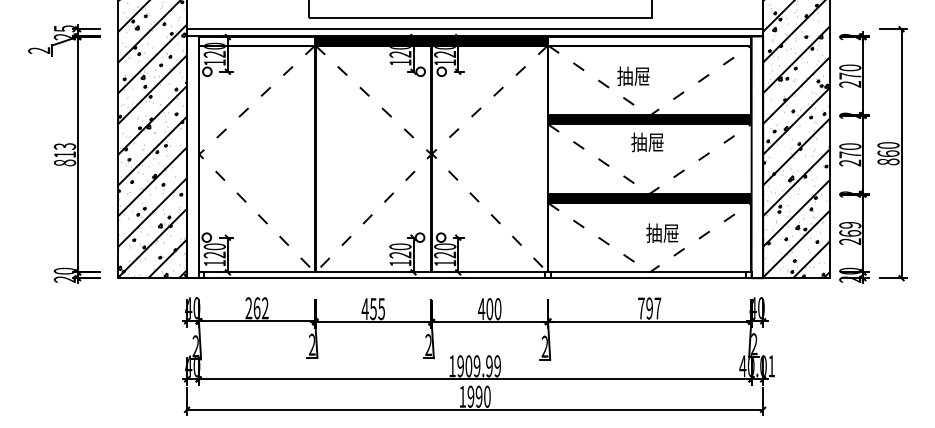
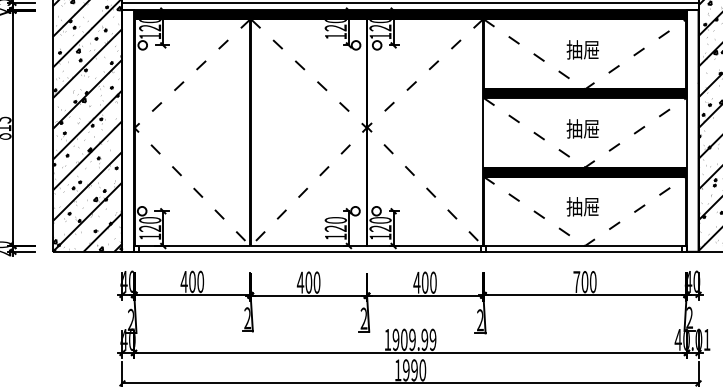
fill: (257, 41) -> (192, 15), added
fill: (649, 41) -> (584, 15), added
text: (633, 76) -> (582, 50), moved
text: (647, 142) -> (582, 129), moved
text: (662, 232) -> (582, 206), moved
text: (256, 308) -> (191, 282), 262 -> 400
text: (377, 308) -> (312, 282), 455 -> 400
text: (653, 308) -> (588, 282), 797 -> 700

